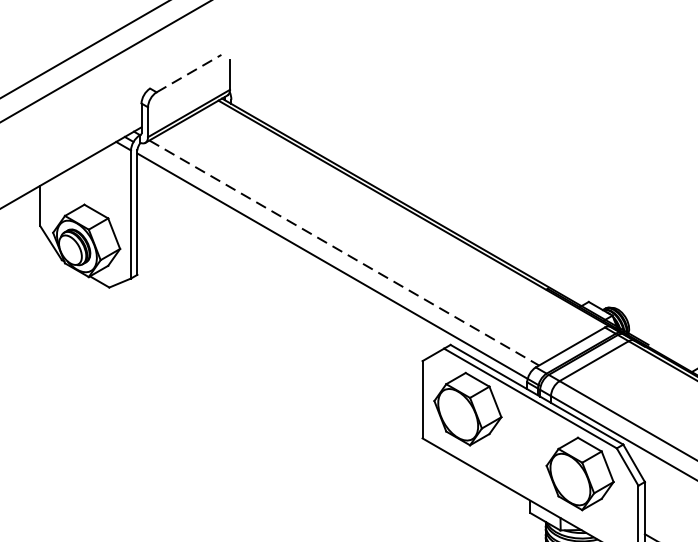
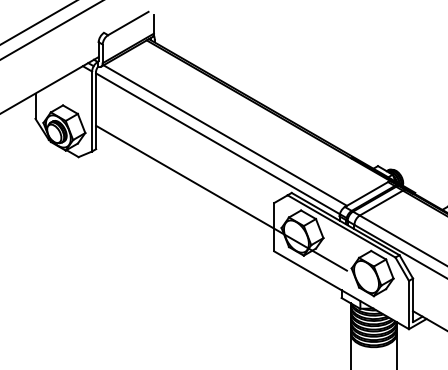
line: (189, 73) -> (128, 23), dashed -> solid
line: (344, 252) -> (225, 135), dashed -> solid
line: (338, 352) -> (221, 197), added

